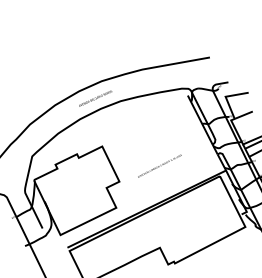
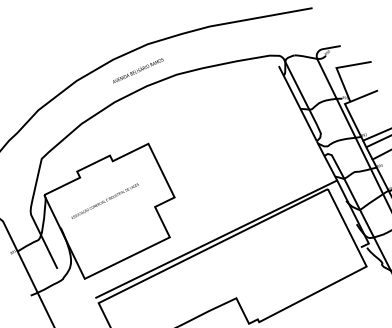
text: (159, 165) -> (104, 200), moved

